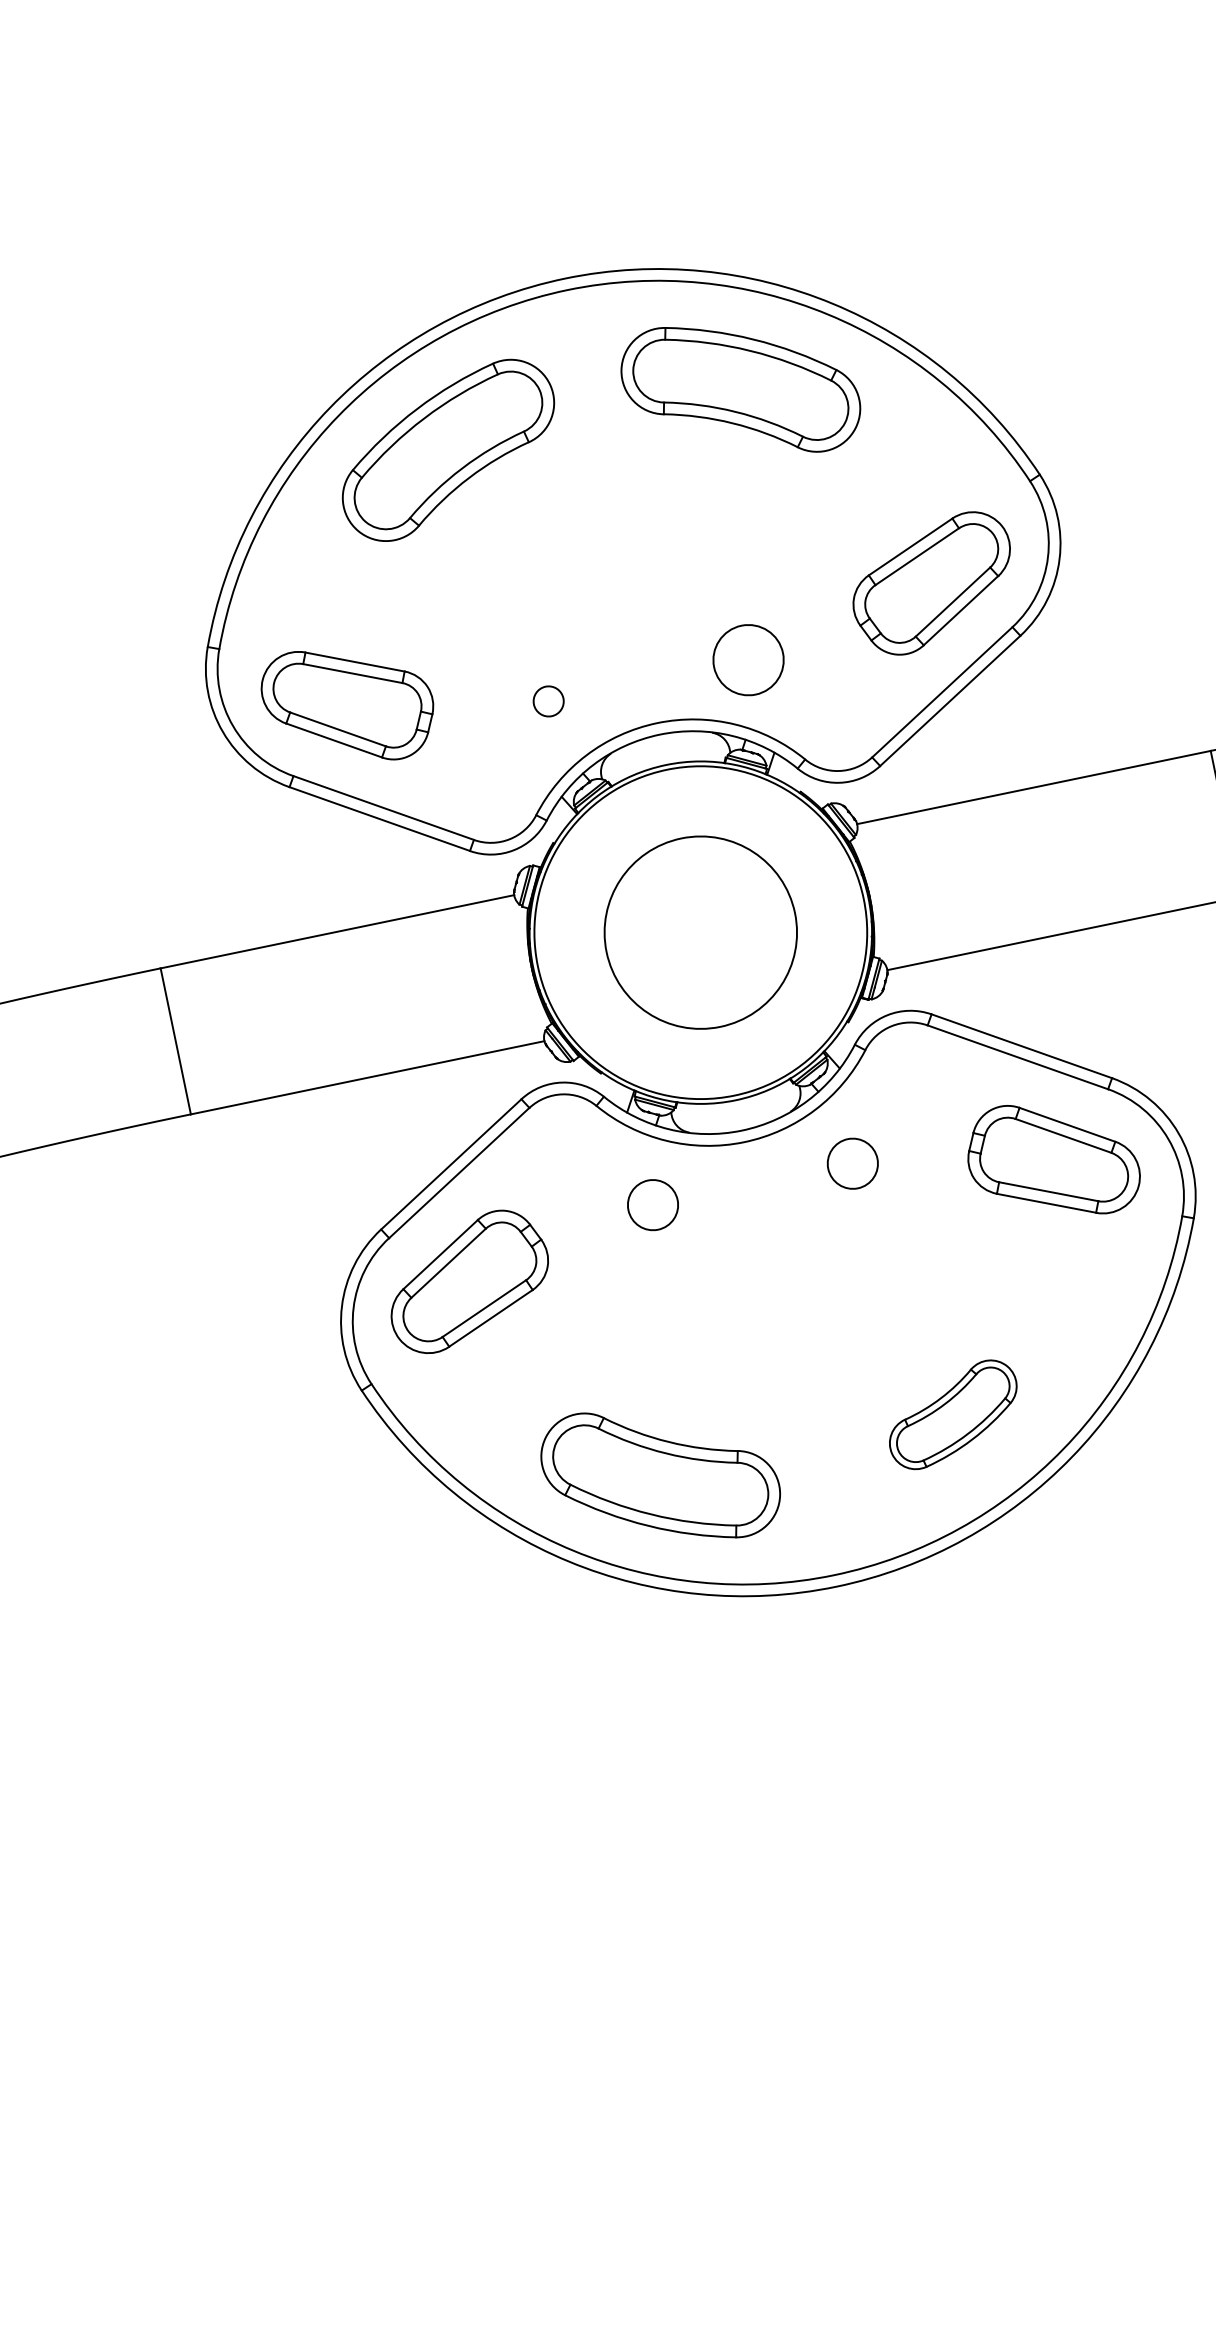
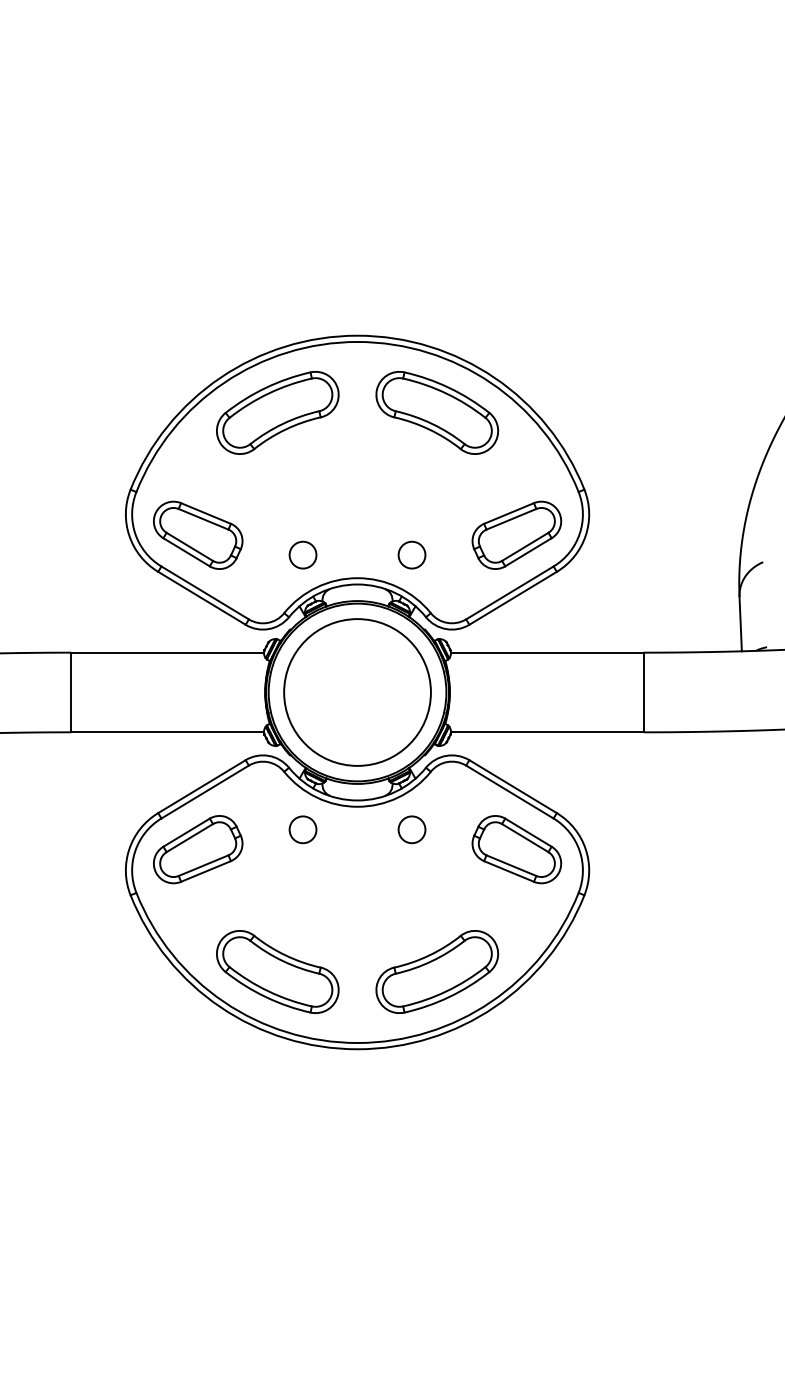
circle: (747, 659) -> (411, 554), size x0.71
circle: (547, 700) -> (302, 554), size x1.67
circle: (700, 932) -> (357, 692), size x1.43
part: (953, 1413) -> (437, 971), size x1.67

